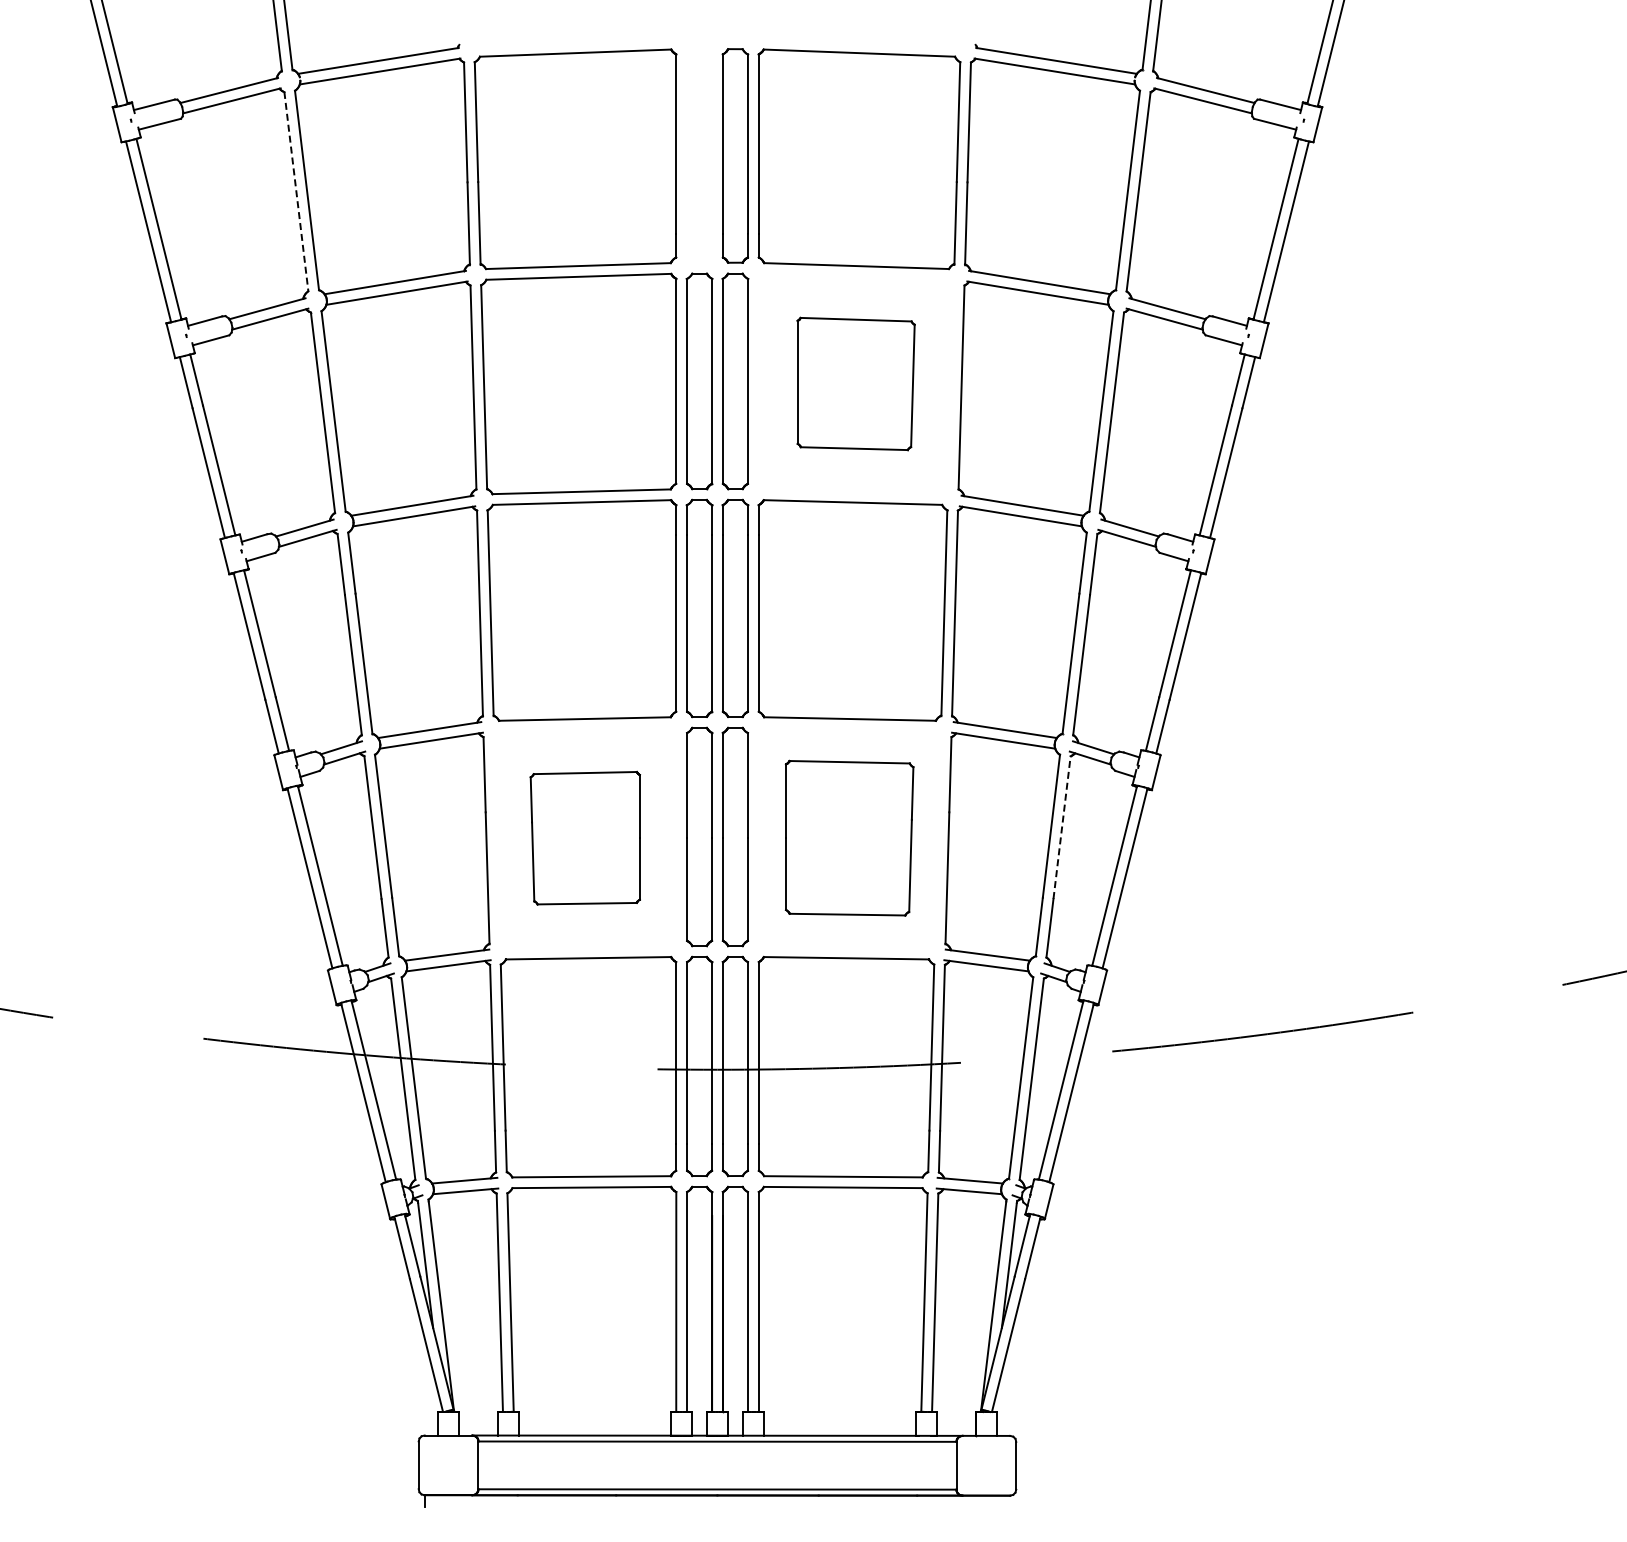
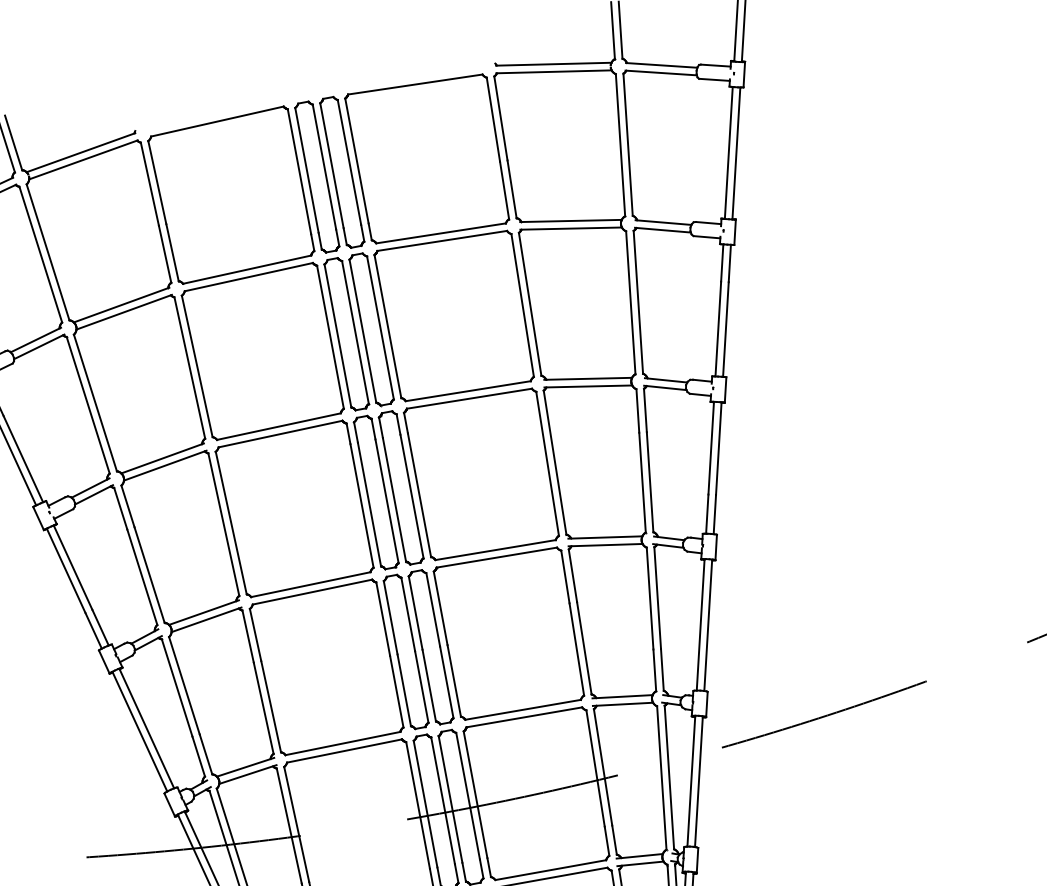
part: (699, 155) -> (317, 176), added
line: (296, 192) -> (40, 255), dashed -> solid
part: (855, 383) -> (455, 315), size x1.67
line: (1062, 826) -> (657, 597), dashed -> solid
part: (585, 837) -> (326, 667), size x1.67
part: (849, 837) -> (510, 632), size x1.43

